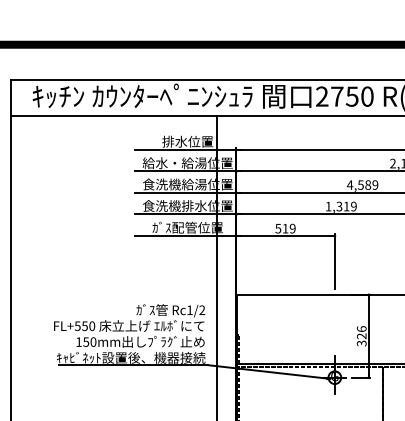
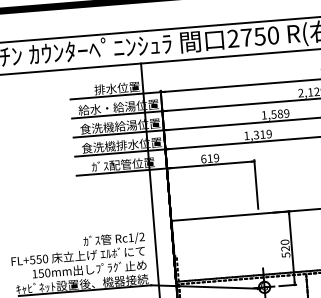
text: (349, 184) -> (263, 114), 4,589 -> 1,589
text: (278, 228) -> (203, 158), 519 -> 619
text: (361, 336) -> (285, 248), 326 -> 520

